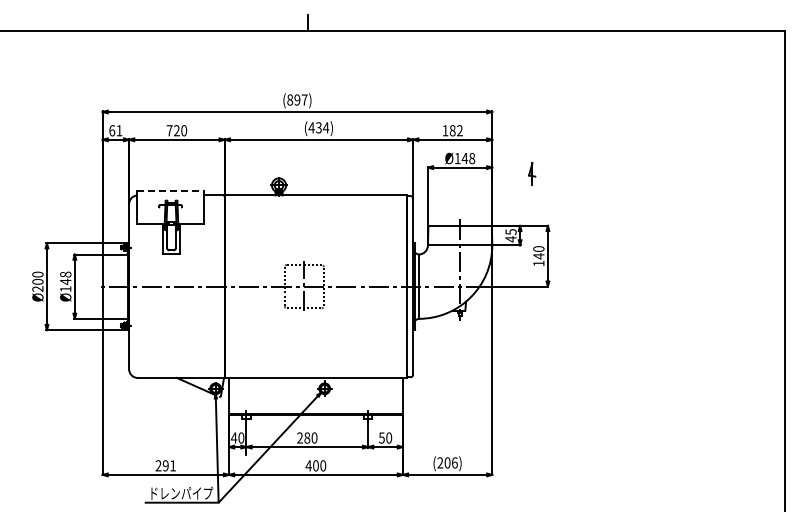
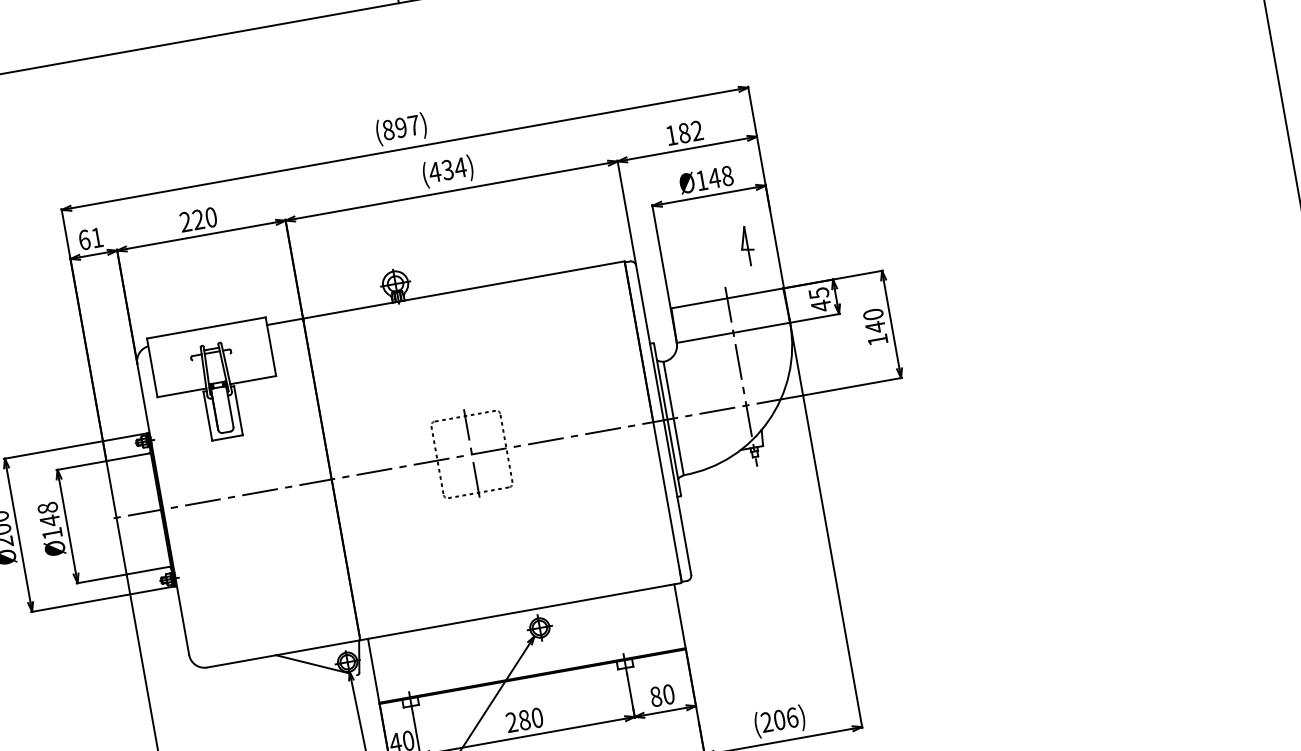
text: (169, 130) -> (185, 221), 720 -> 220
part: (532, 173) -> (747, 245), moved
line: (170, 191) -> (206, 328), dashed -> solid
text: (381, 437) -> (655, 695), 50 -> 80

